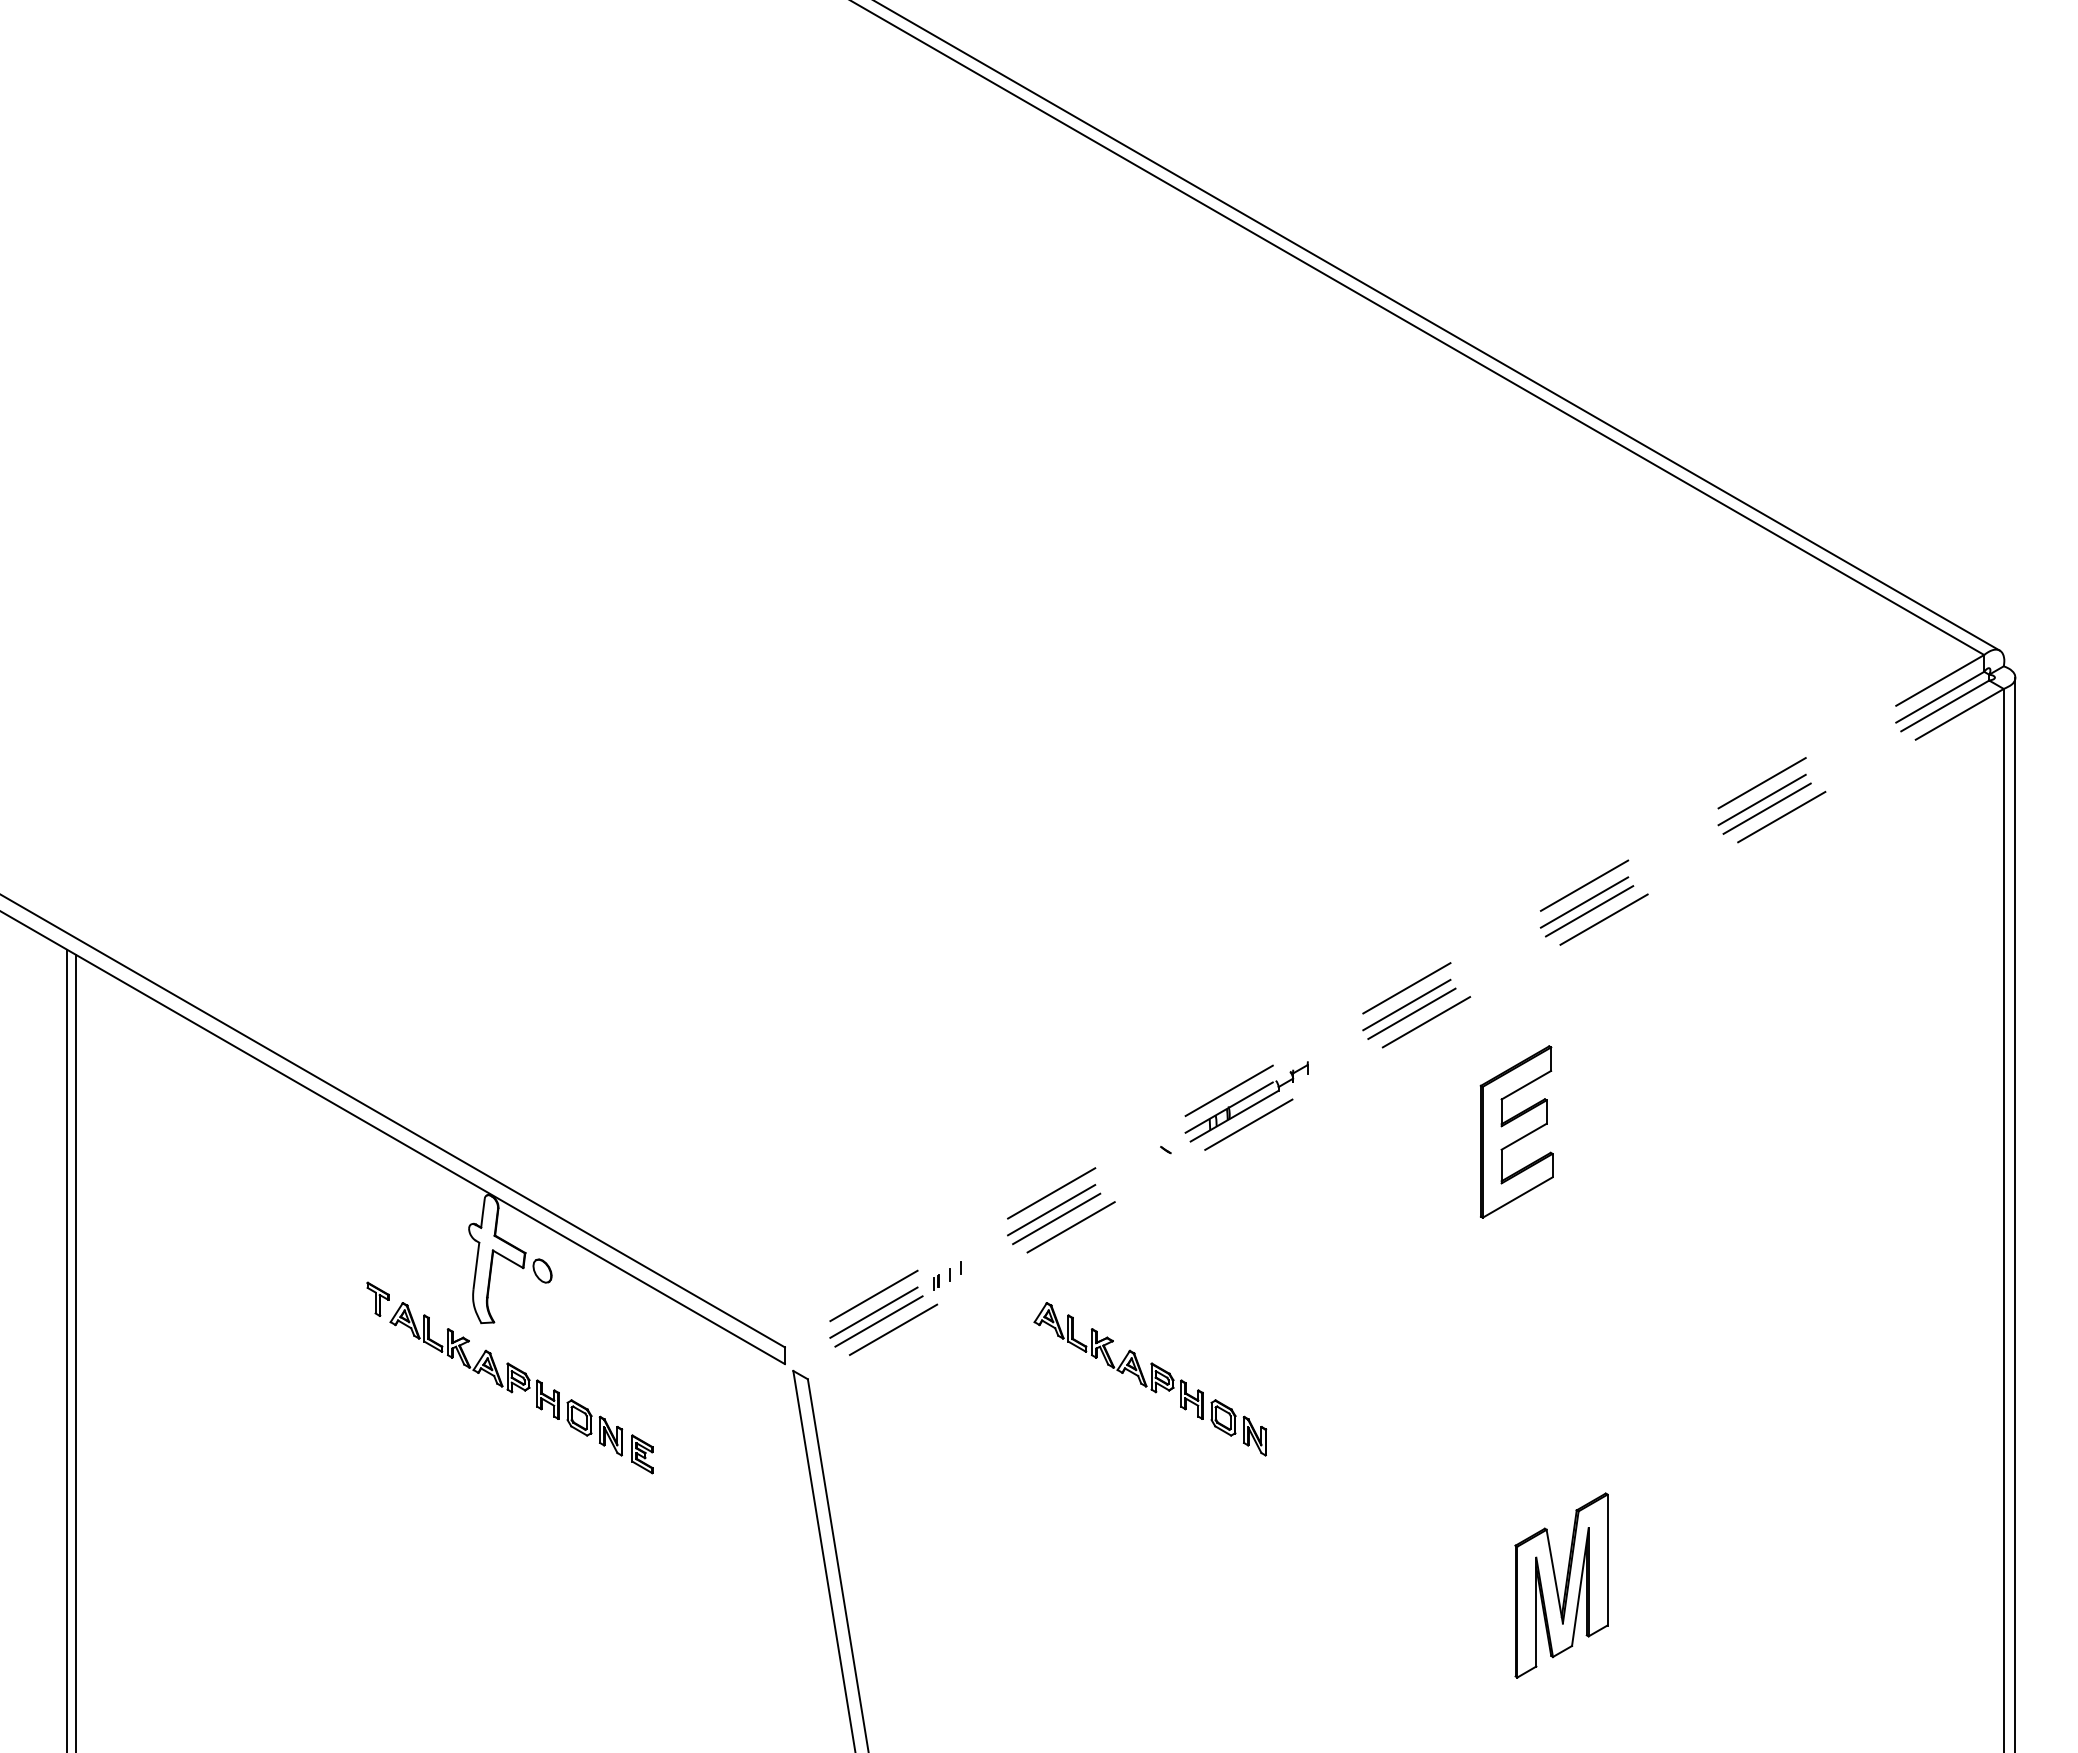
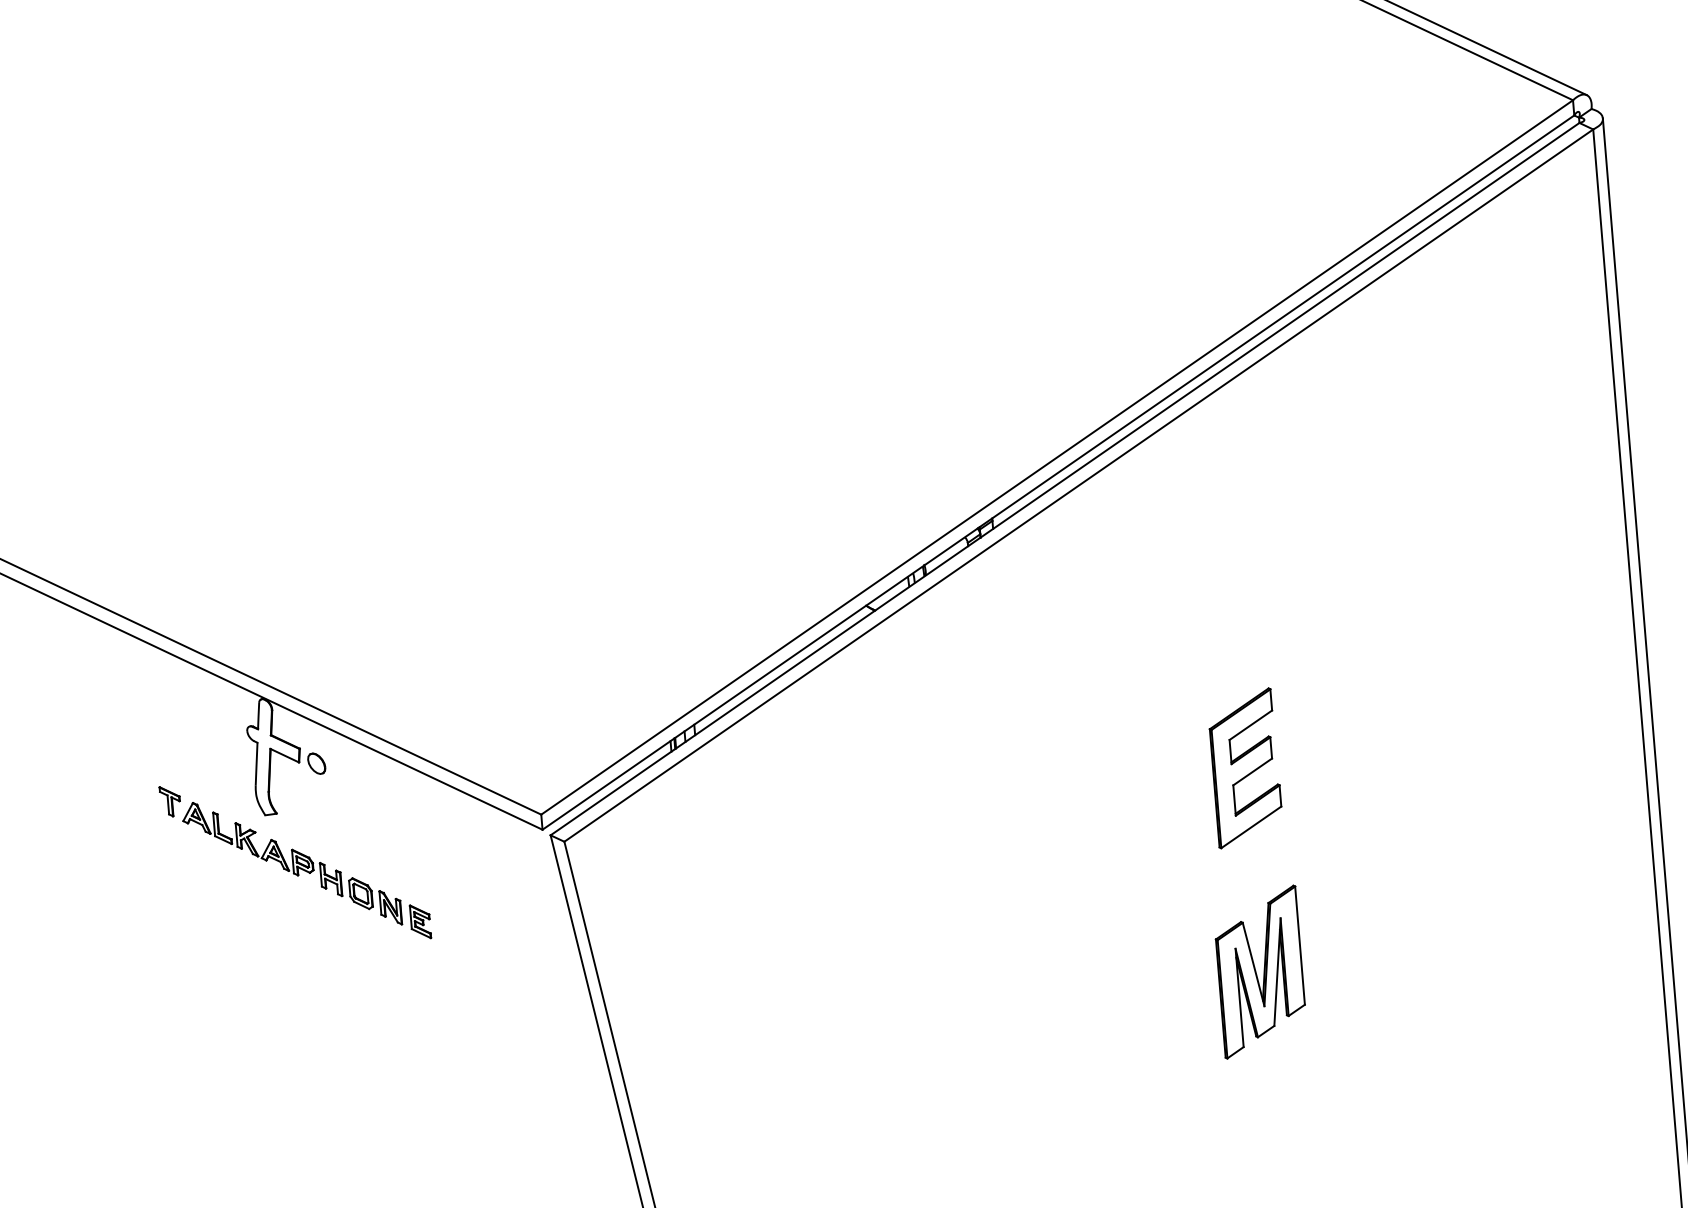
line: (1384, 1001) -> (1057, 457), dashed -> solid
line: (1384, 1018) -> (1058, 473), dashed -> solid
line: (1390, 1026) -> (1064, 479), dashed -> solid
line: (1405, 1034) -> (1078, 485), dashed -> solid
part: (1516, 1131) -> (1245, 767), moved
part: (1150, 1379) -> (873, 816), removed

